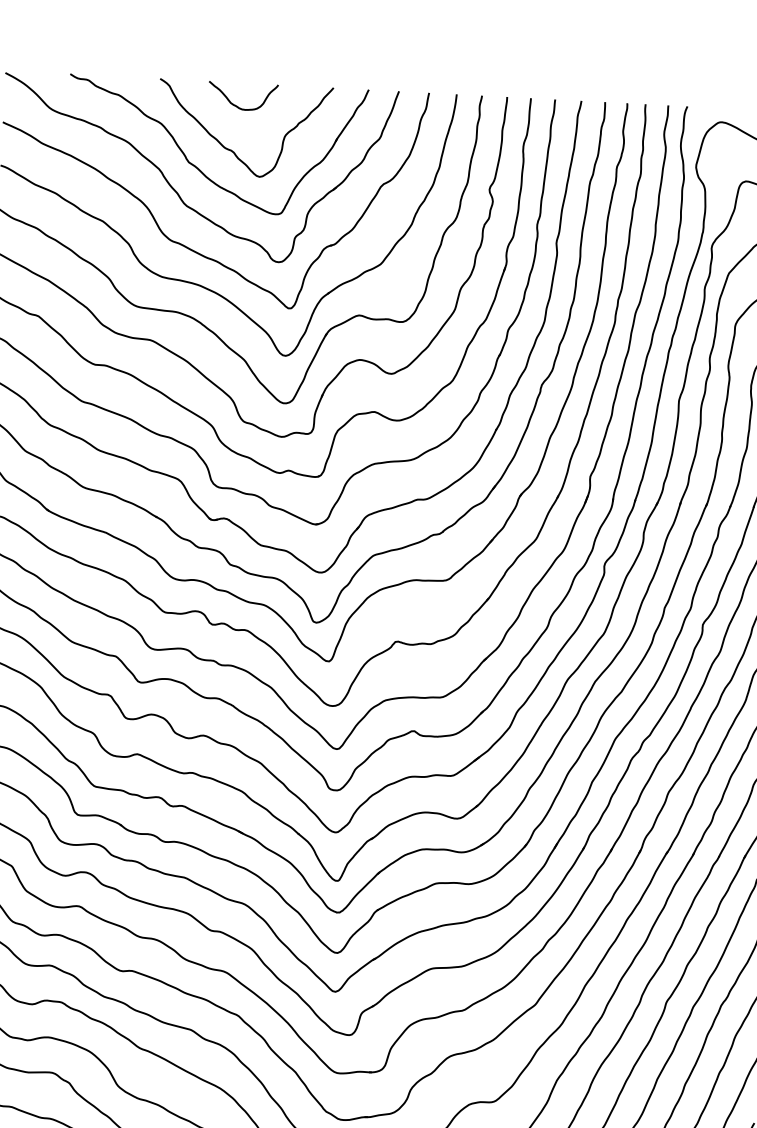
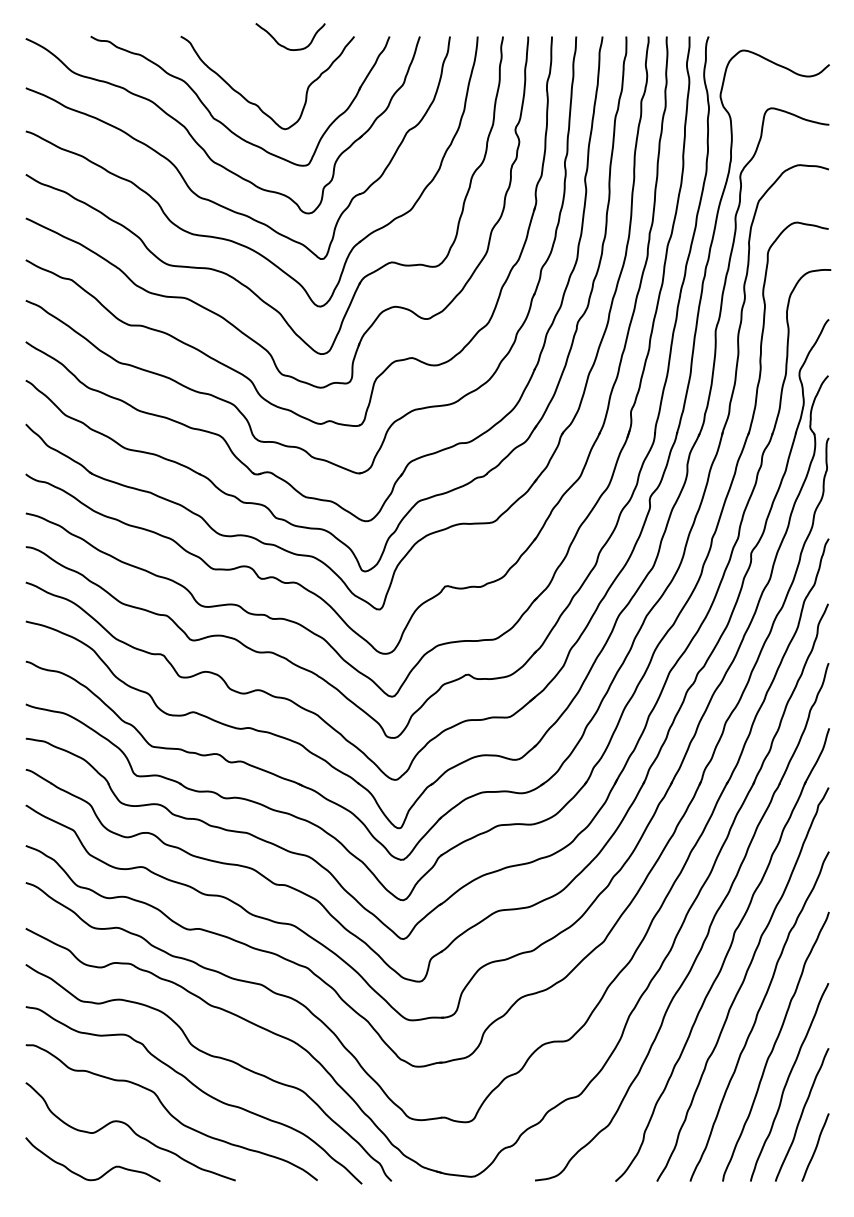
curve: (237, 105) -> (285, 46), moved

